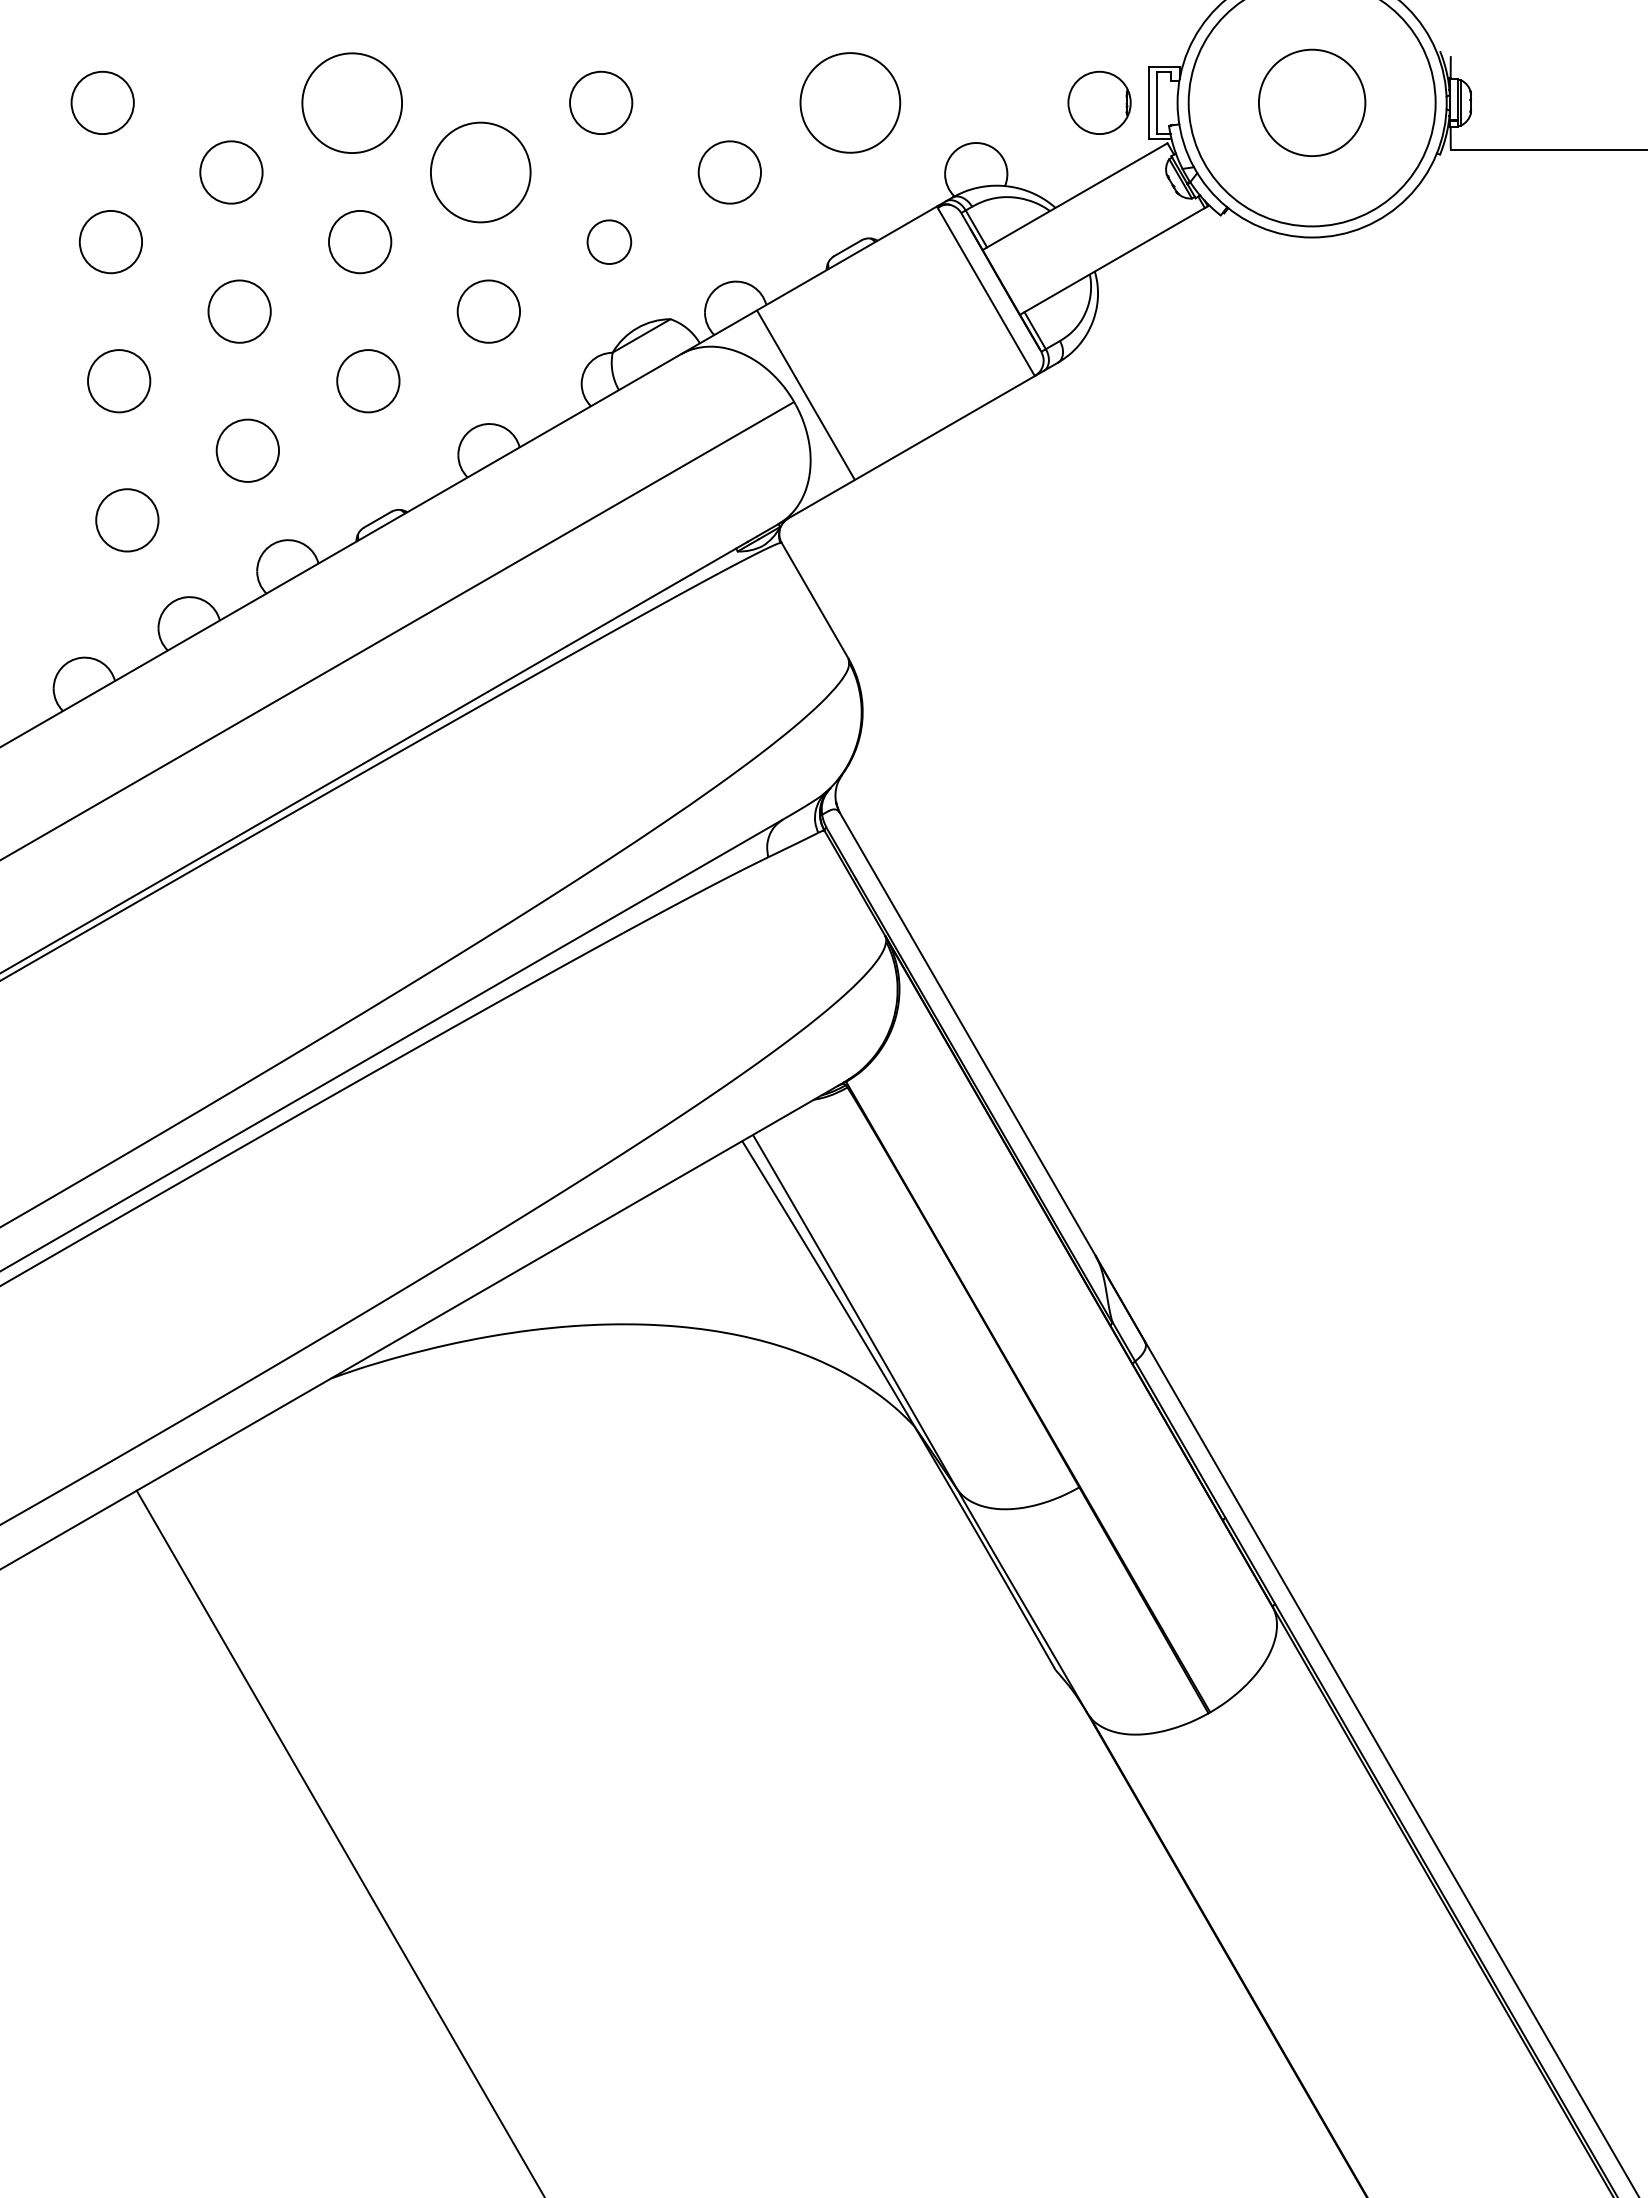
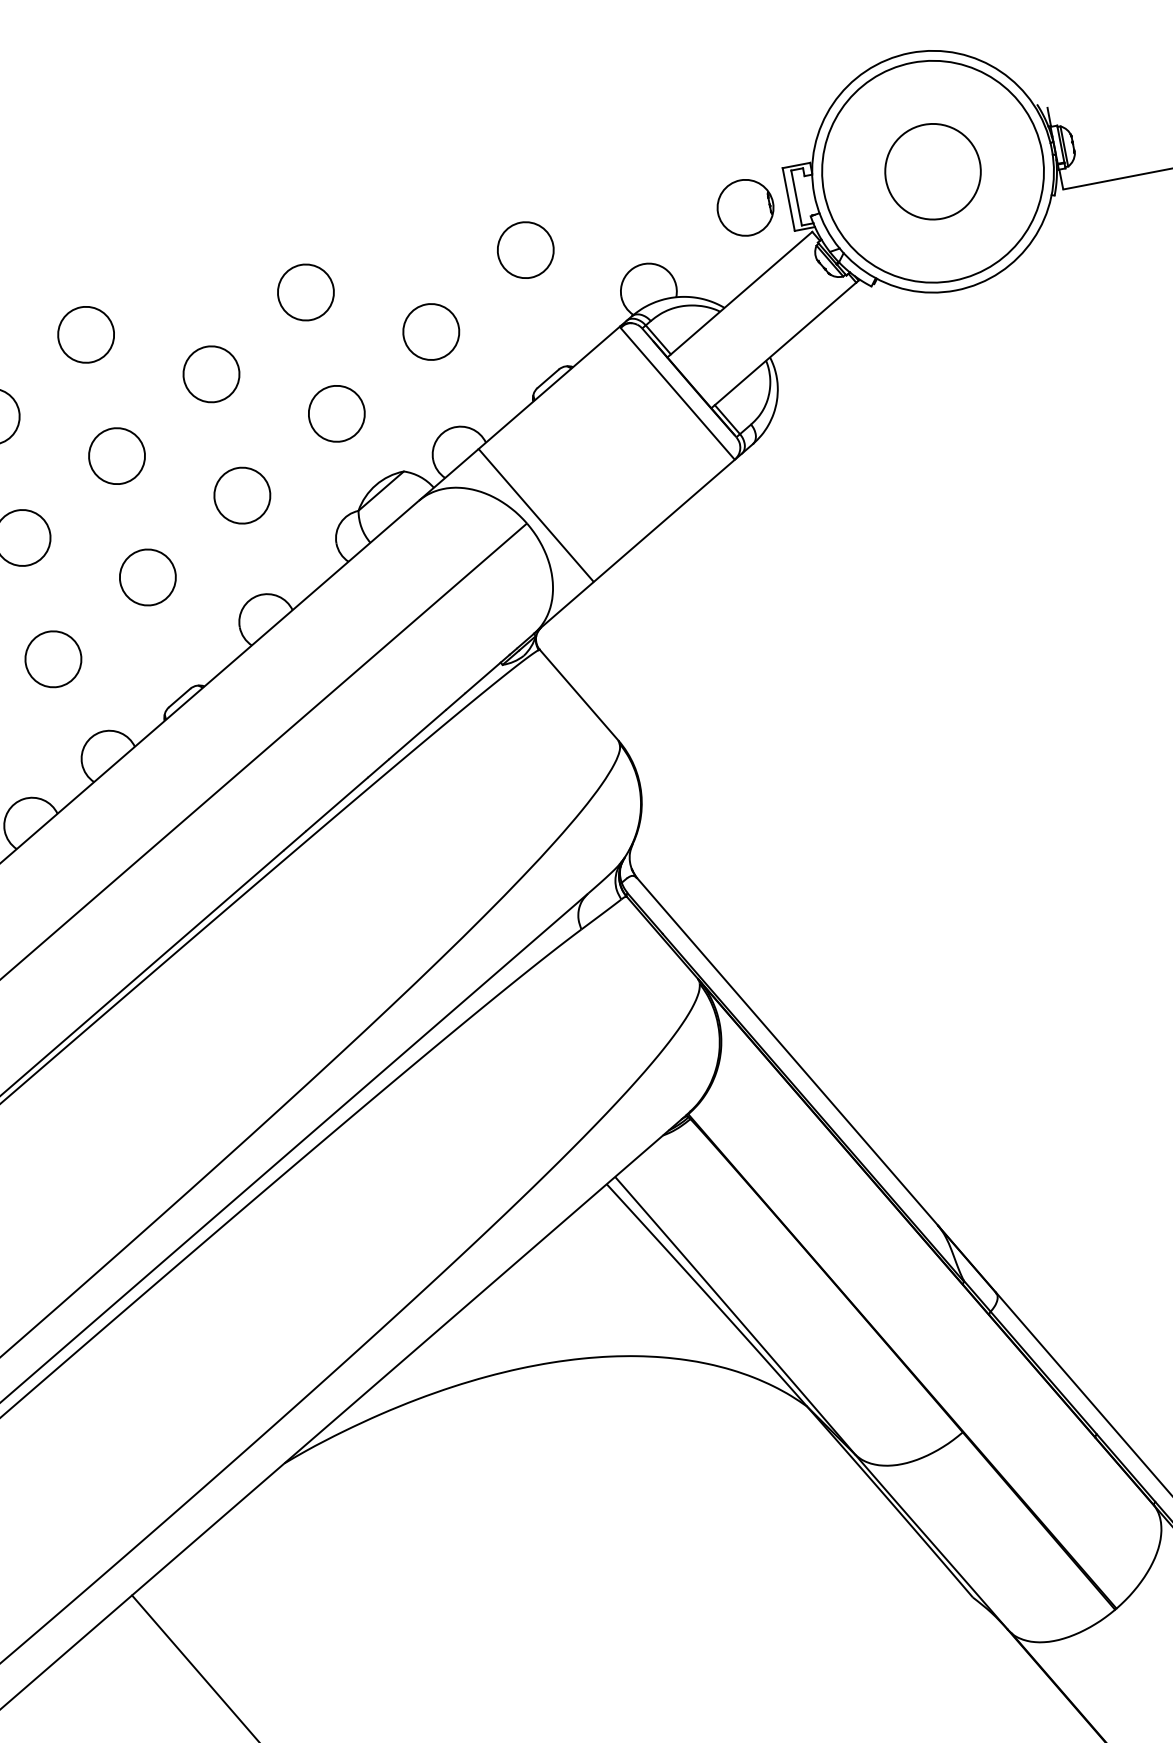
circle: (351, 102) -> (85, 334), size x0.62
circle: (850, 102) -> (525, 249), size x0.62
circle: (480, 172) -> (211, 374), size x0.62
circle: (609, 242) -> (337, 414), size x1.43

